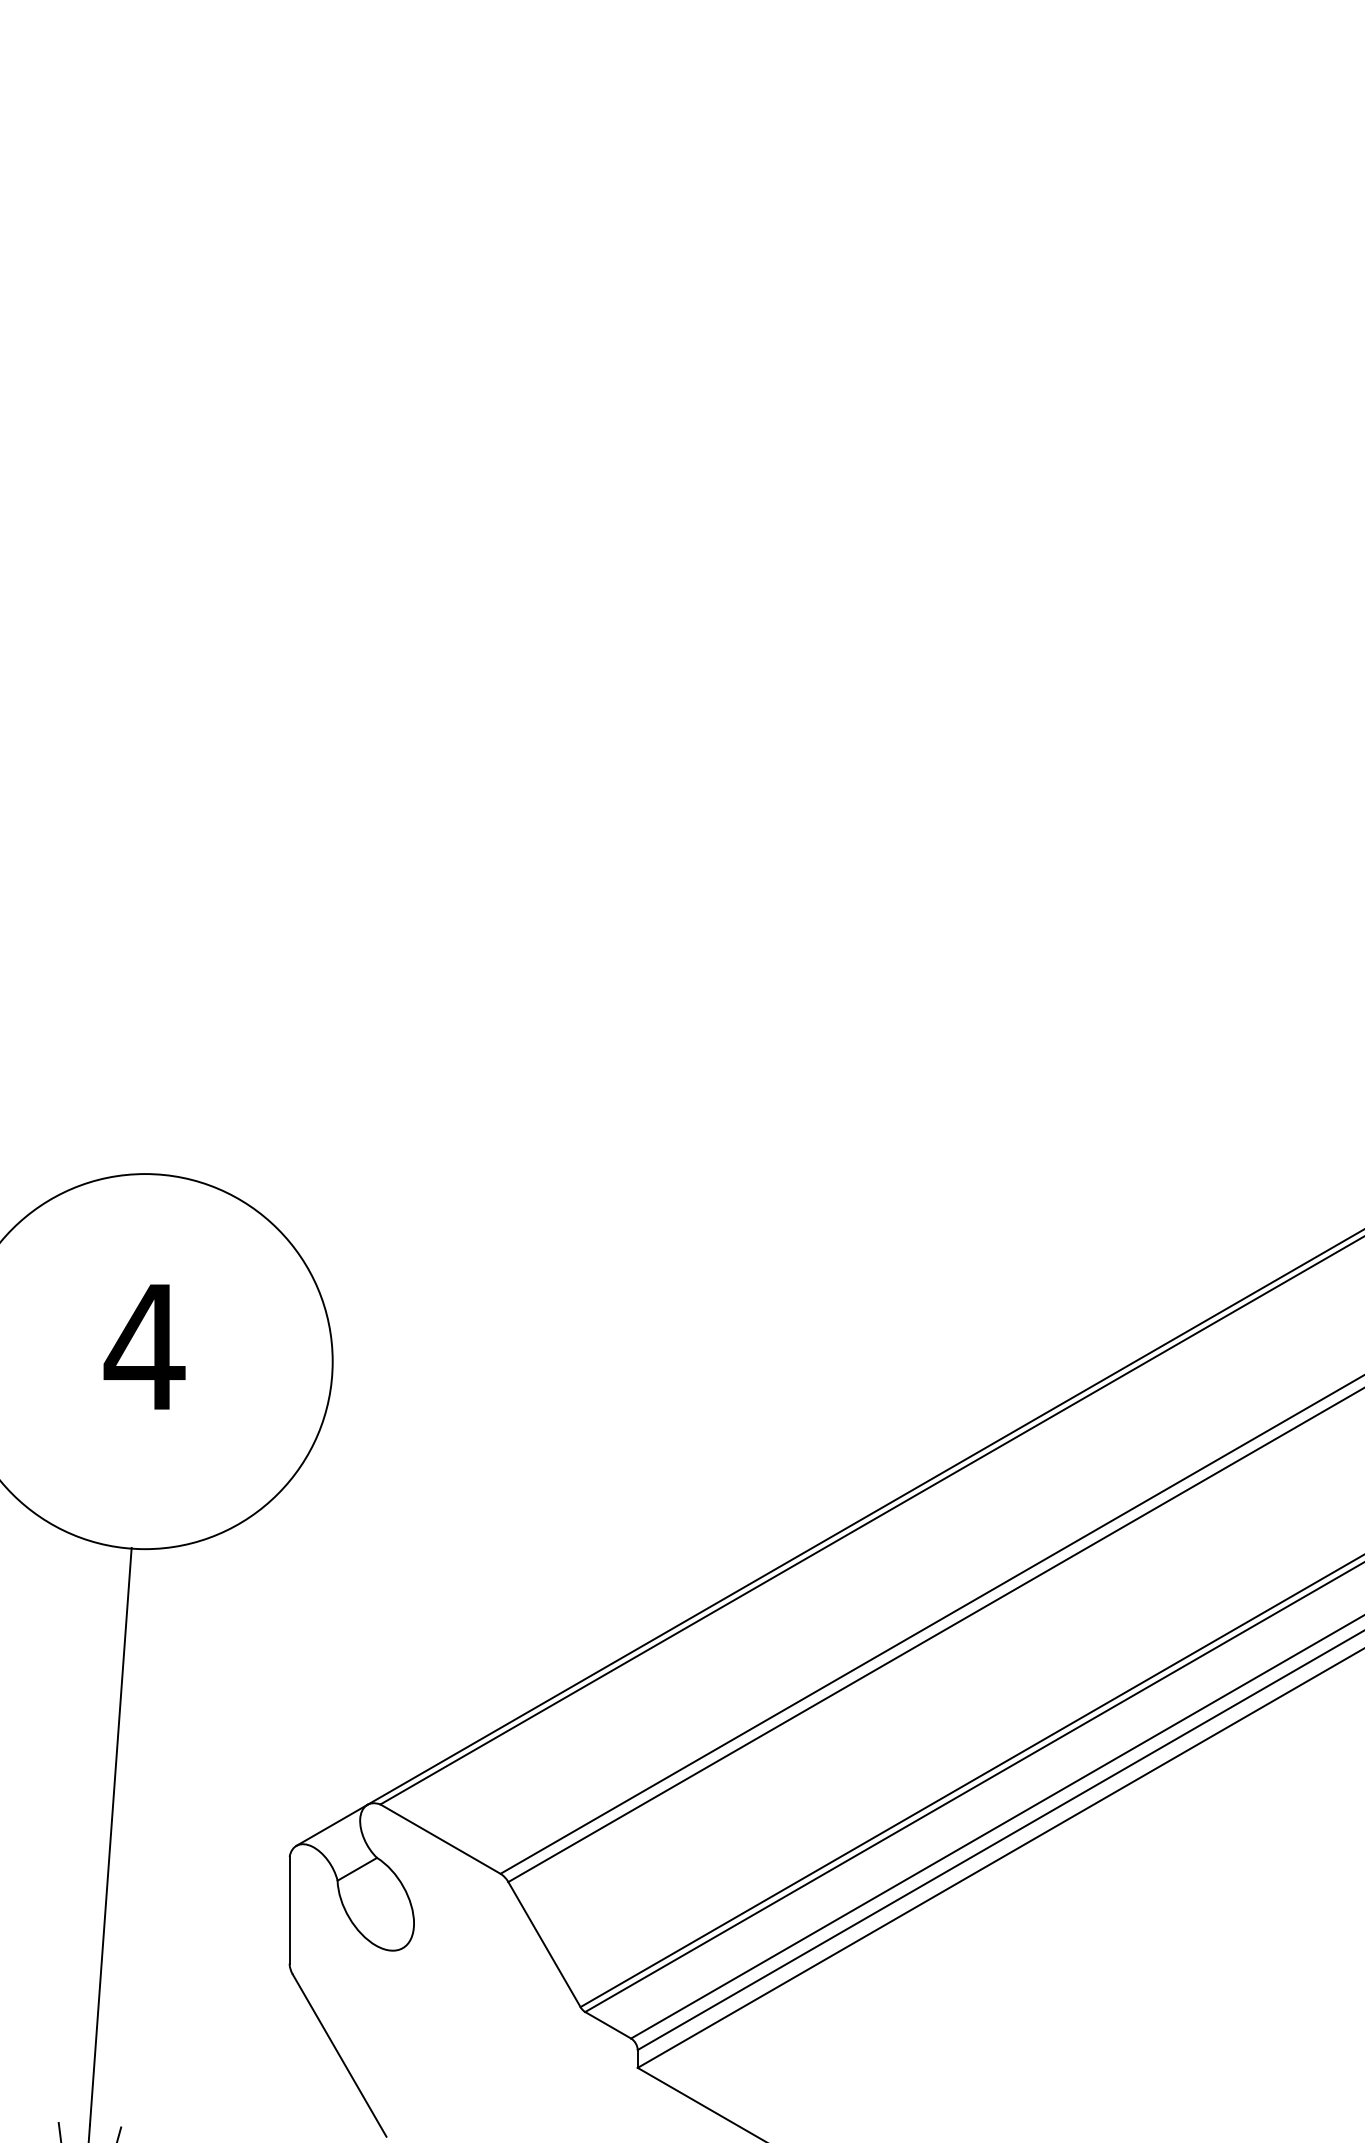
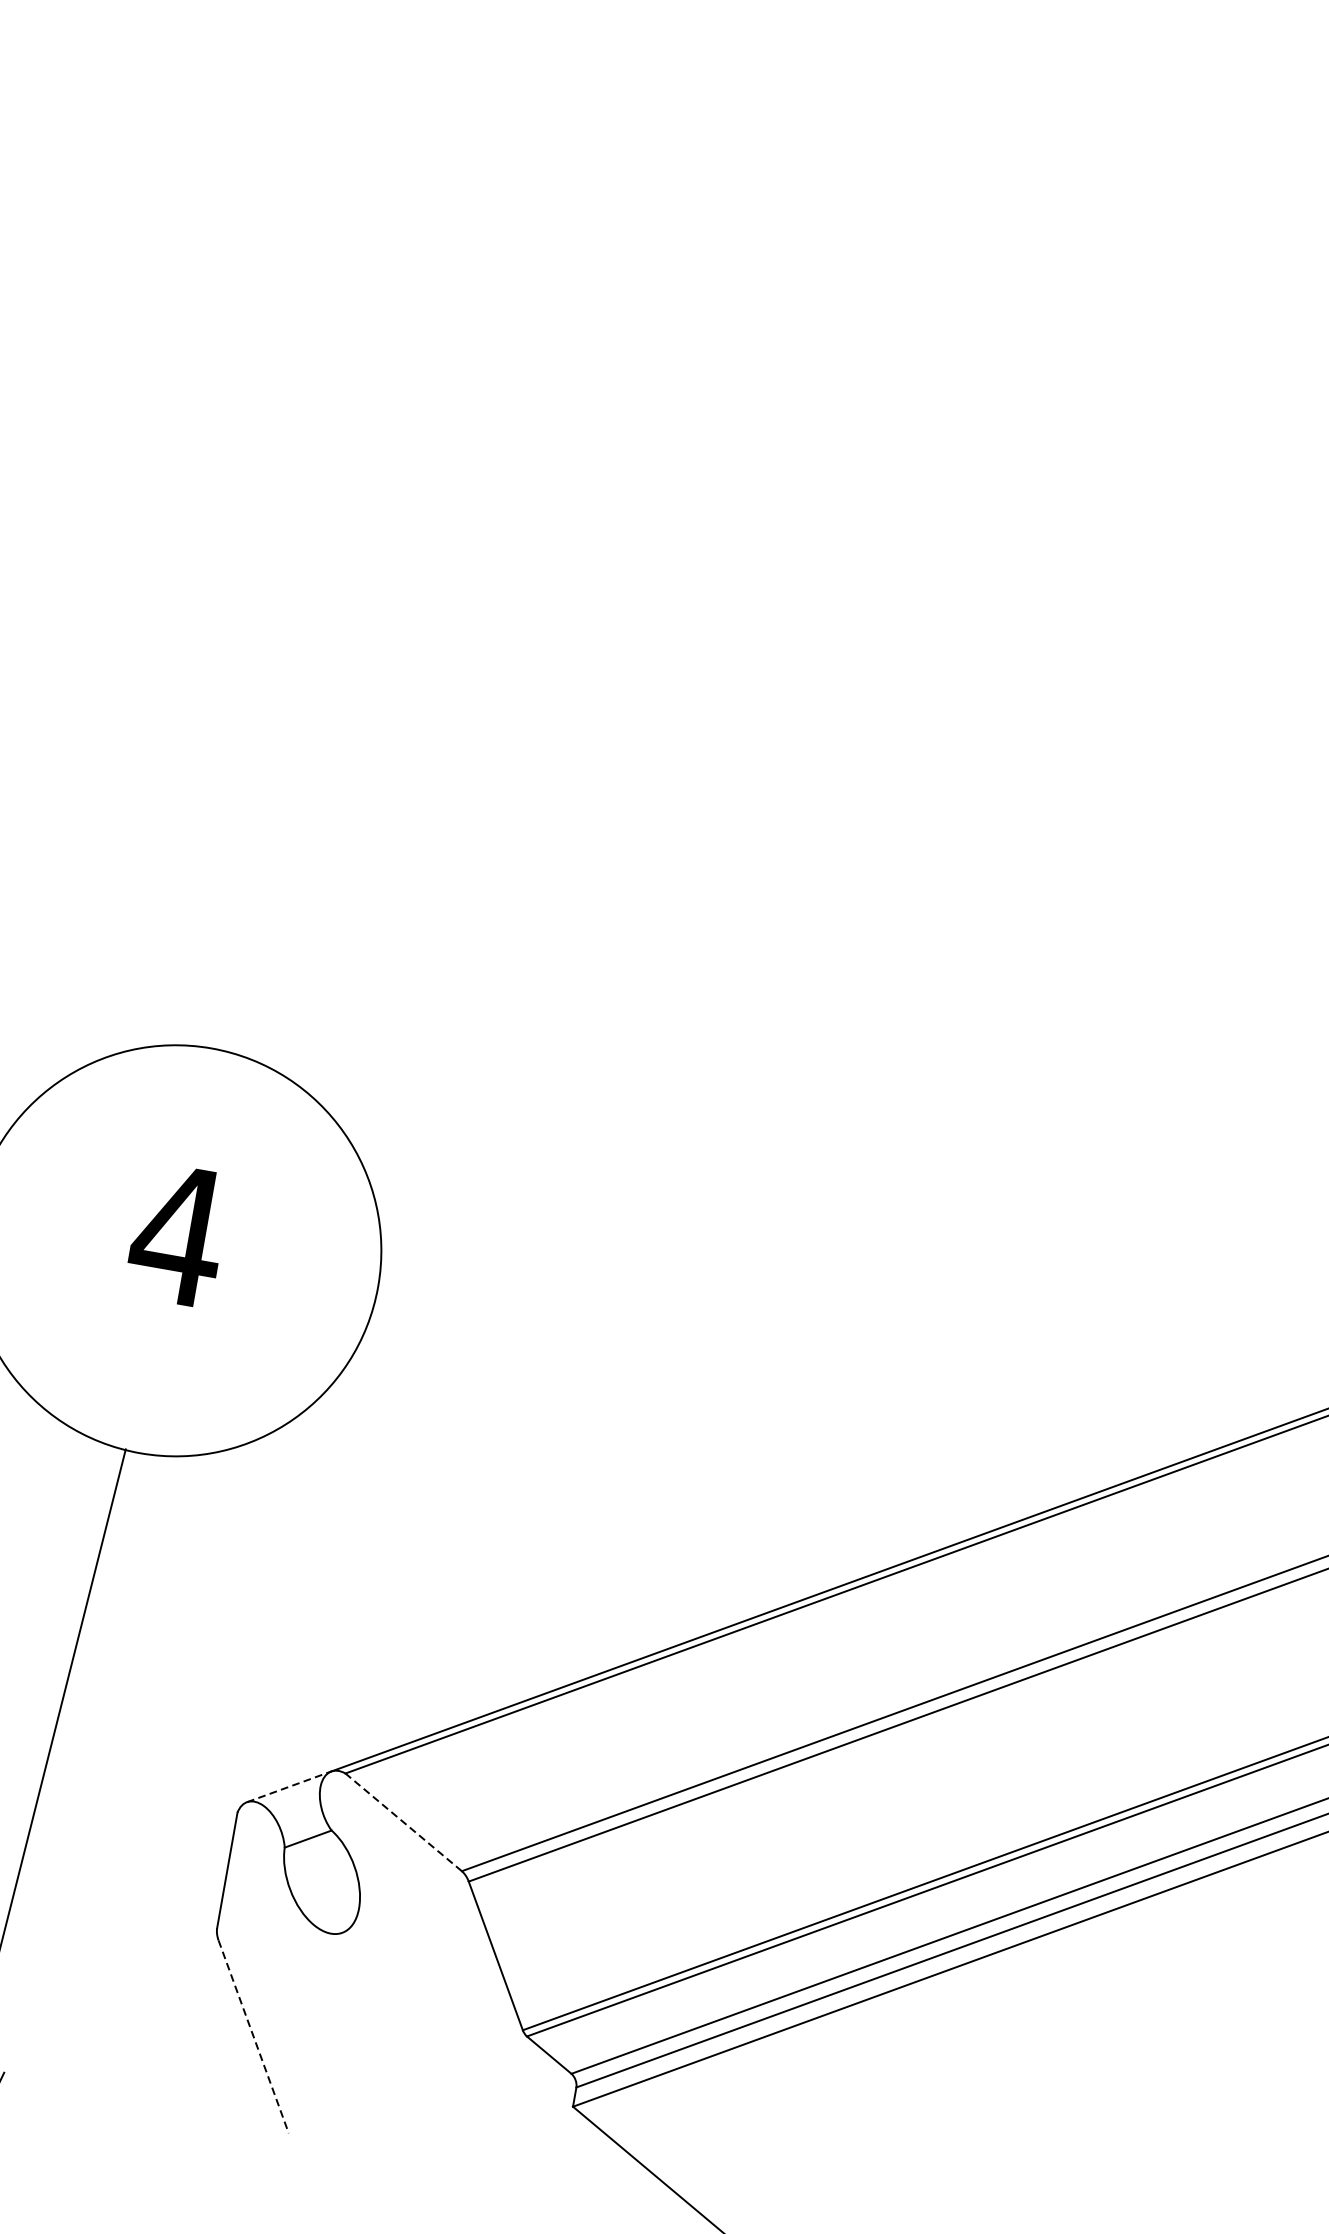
line: (331, 1825) -> (288, 1786), solid -> dashed
line: (440, 1838) -> (403, 1821), solid -> dashed
line: (339, 2055) -> (253, 2036), solid -> dashed

